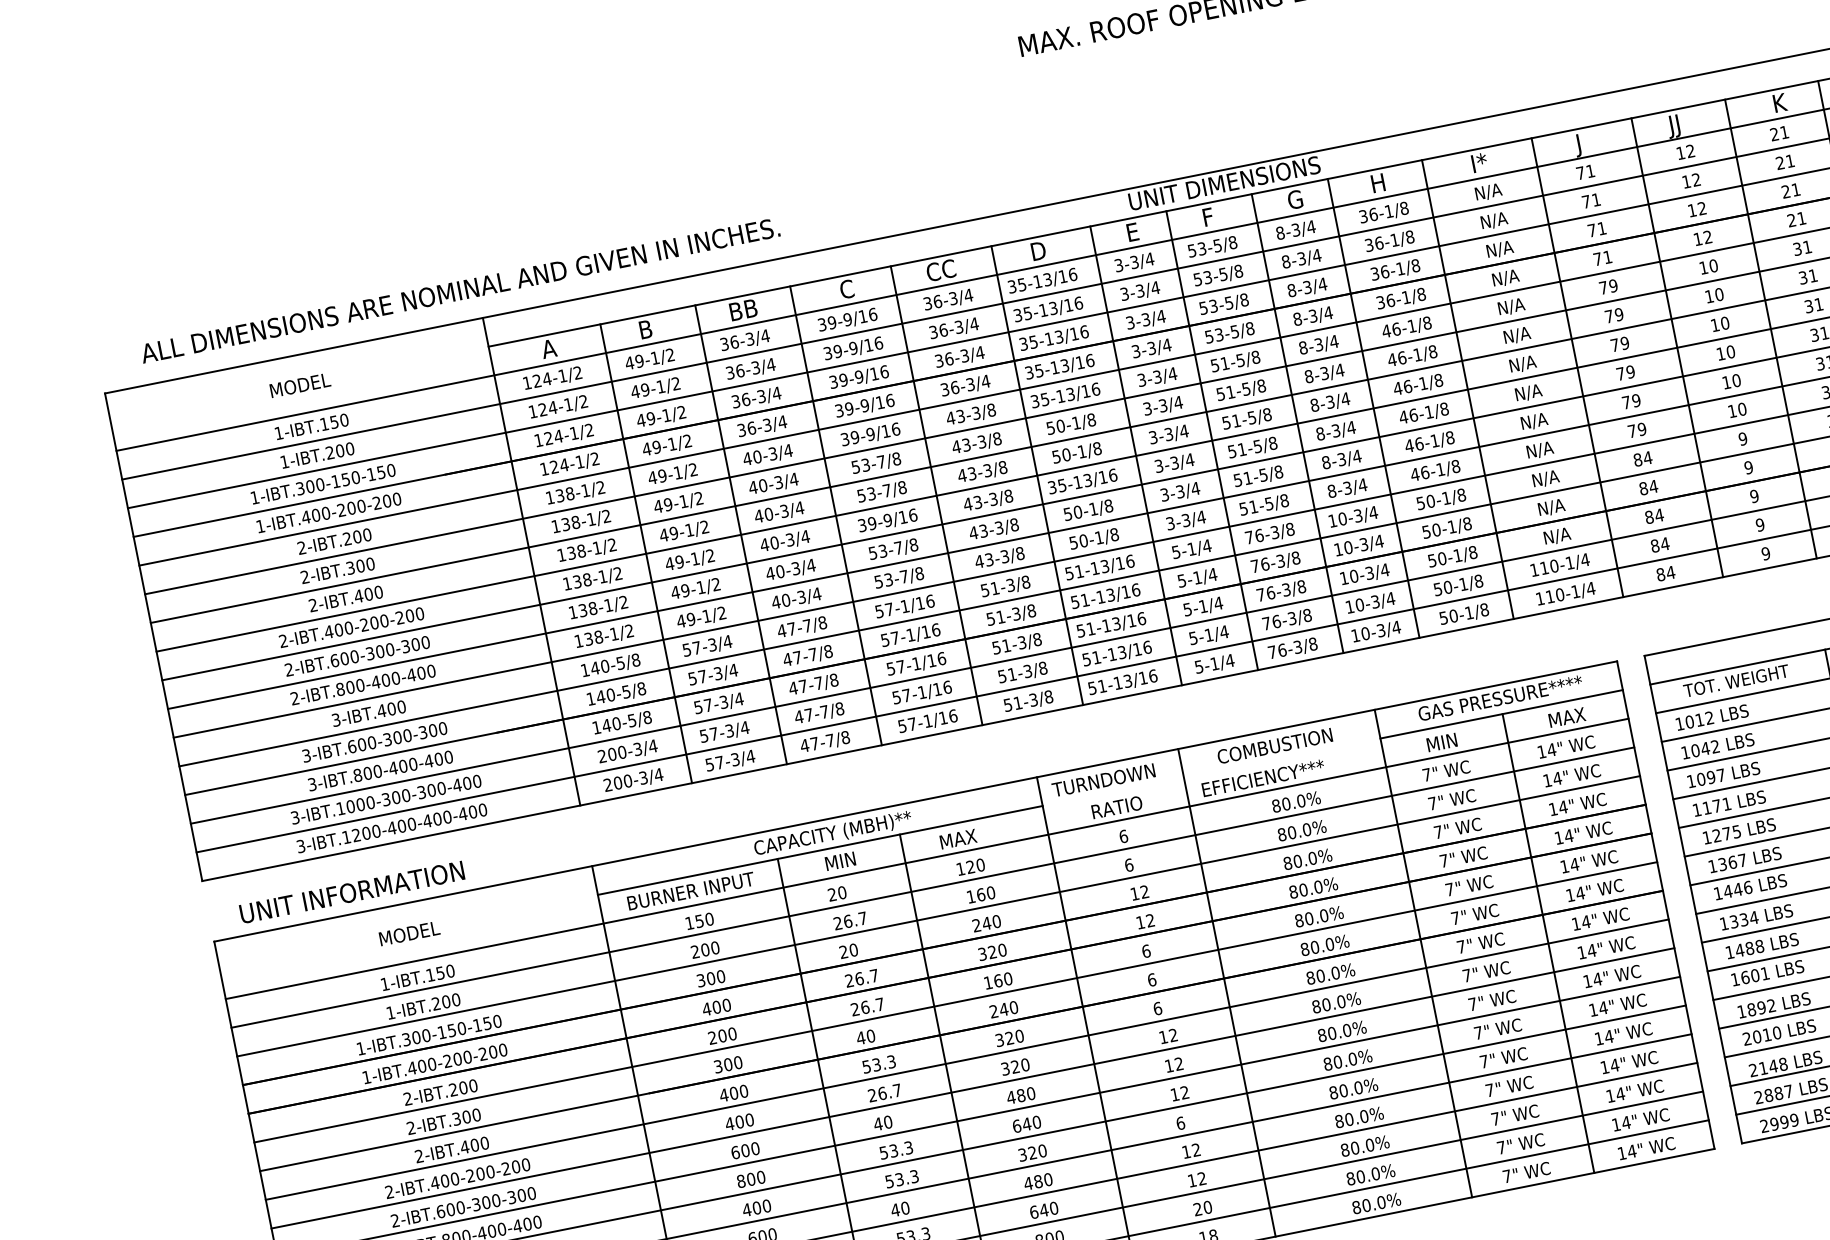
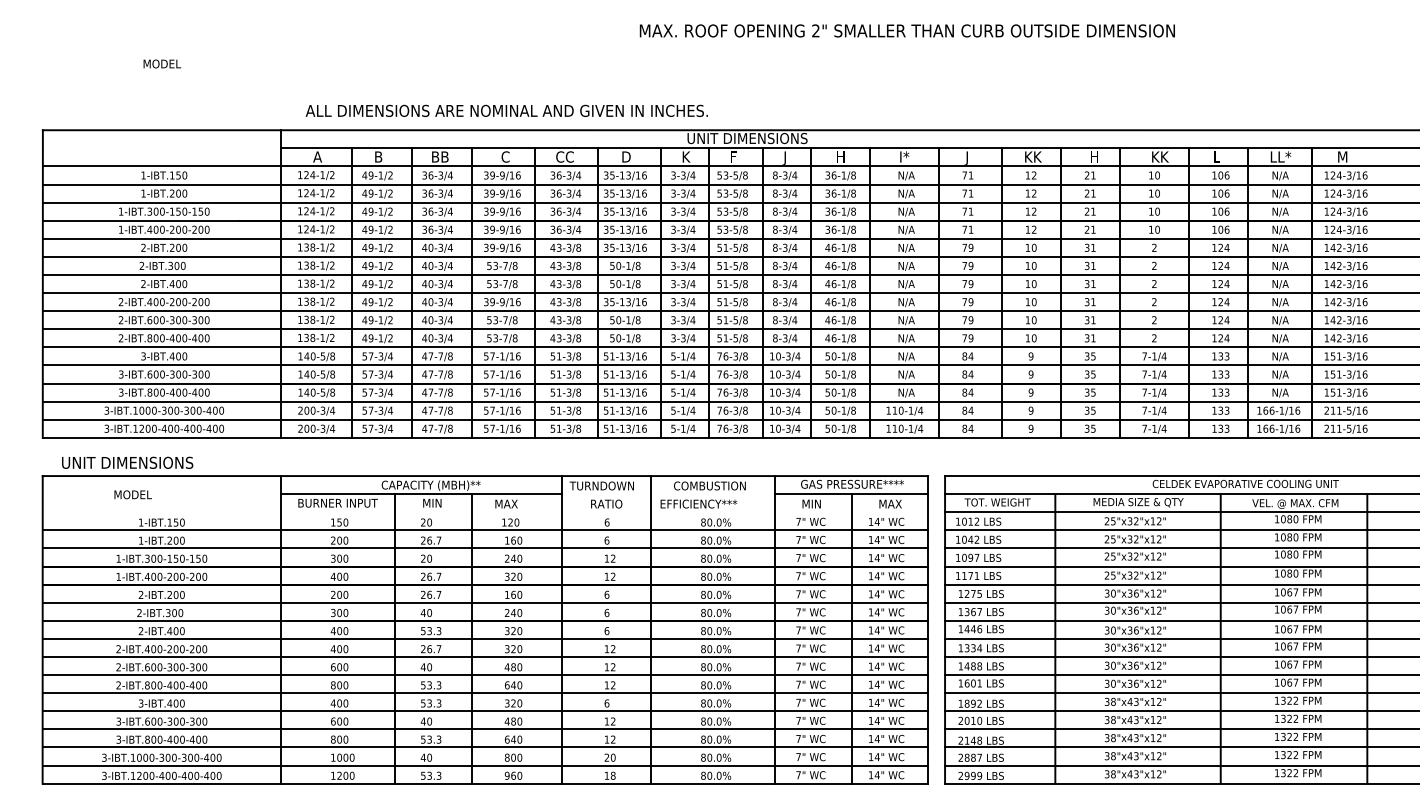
text: (1780, 101) -> (1094, 156), K -> H
text: (1682, 123) -> (1032, 157), JJ -> KK
text: (1293, 200) -> (787, 157), G -> J
text: (1133, 231) -> (686, 156), E -> K
text: (459, 290) -> (506, 110), moved
text: (298, 384) -> (161, 63), moved
line: (926, 859) -> (484, 512), removed
text: (384, 885) -> (152, 462), UNIT INFORMATION -> UNIT DIMENSIONS
text: (408, 933) -> (132, 494), moved

